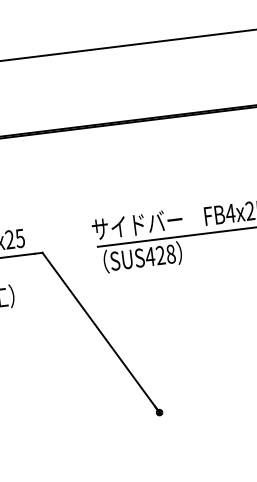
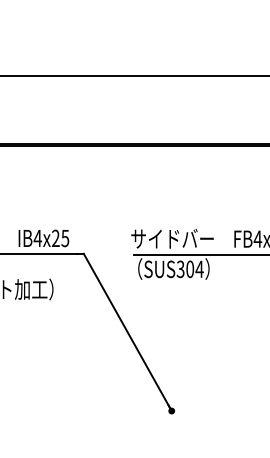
text: (159, 255) -> (189, 269), SUS428 -> SUS304

